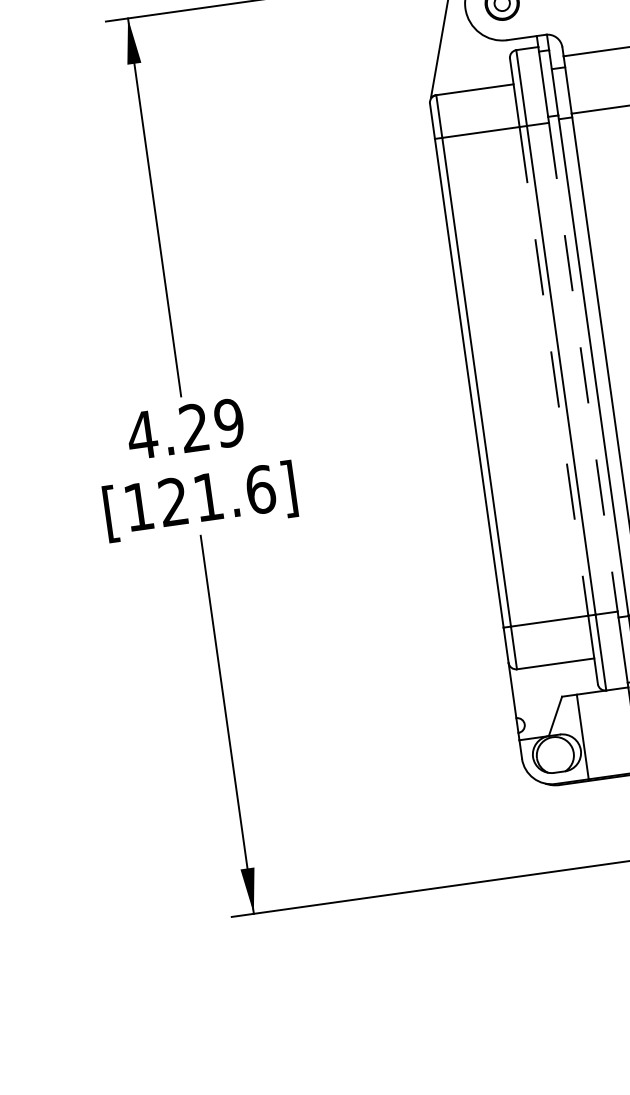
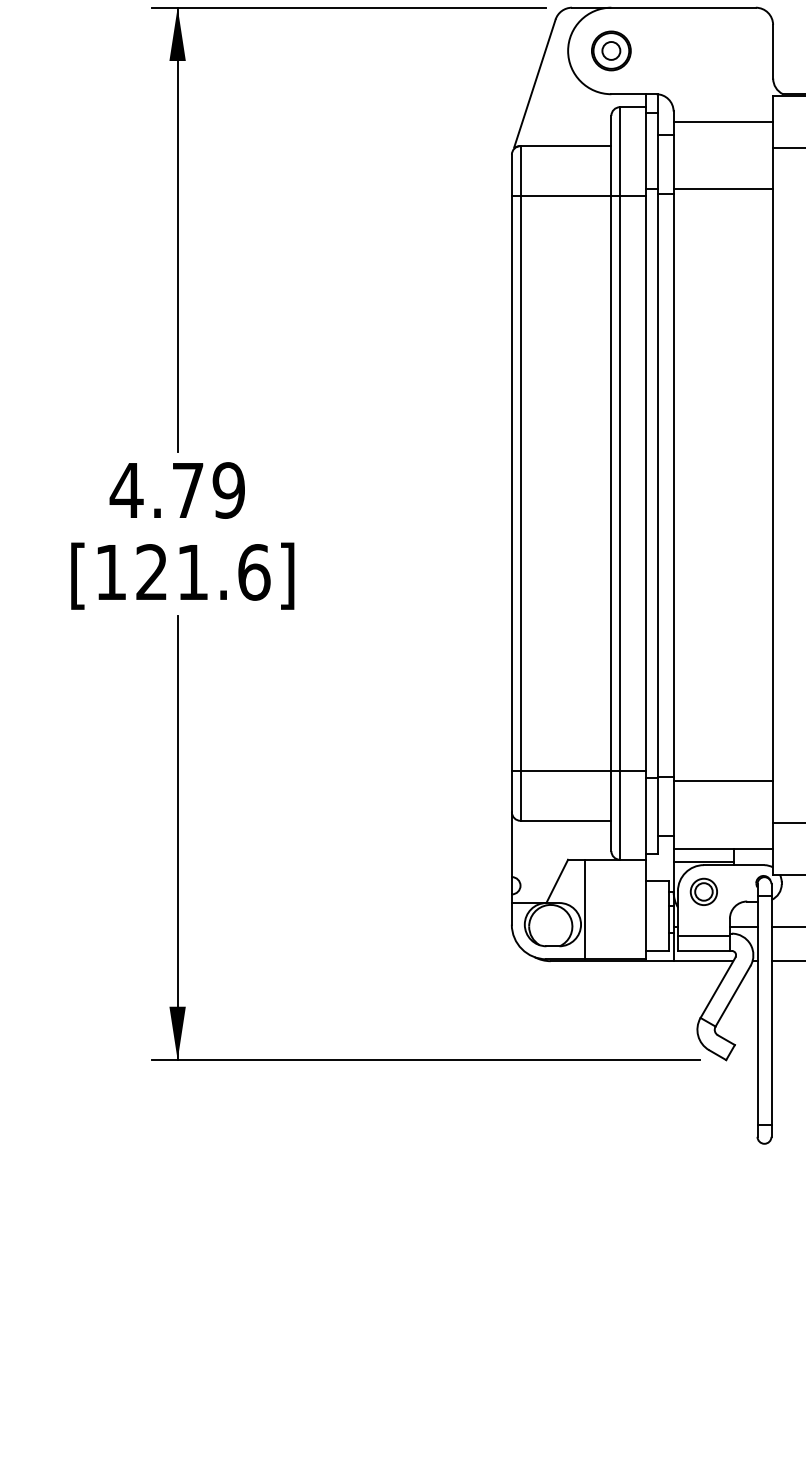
line: (583, 368) -> (645, 484), dashed -> solid
line: (554, 372) -> (611, 484), dashed -> solid
text: (194, 427) -> (187, 489), 4.29 -> 4.79

